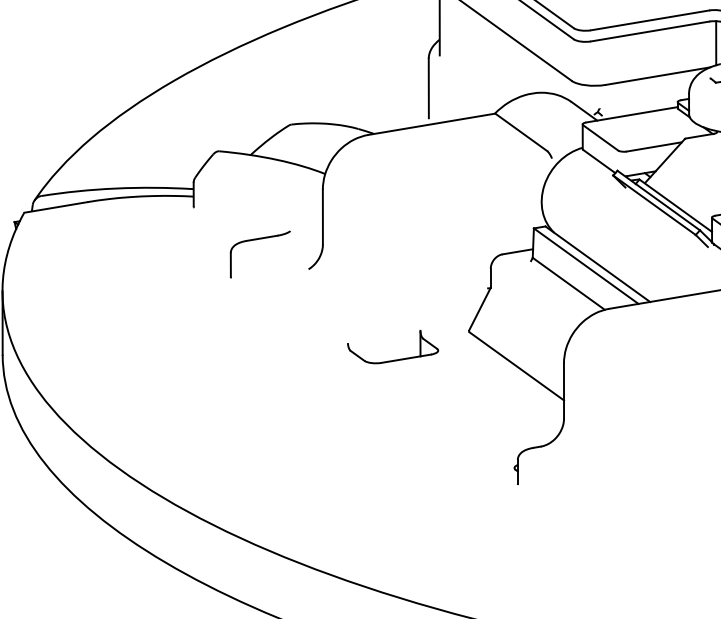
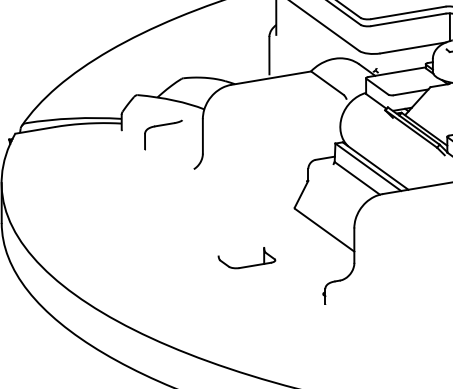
part: (258, 241) -> (162, 126), moved
part: (393, 358) -> (247, 265), moved

